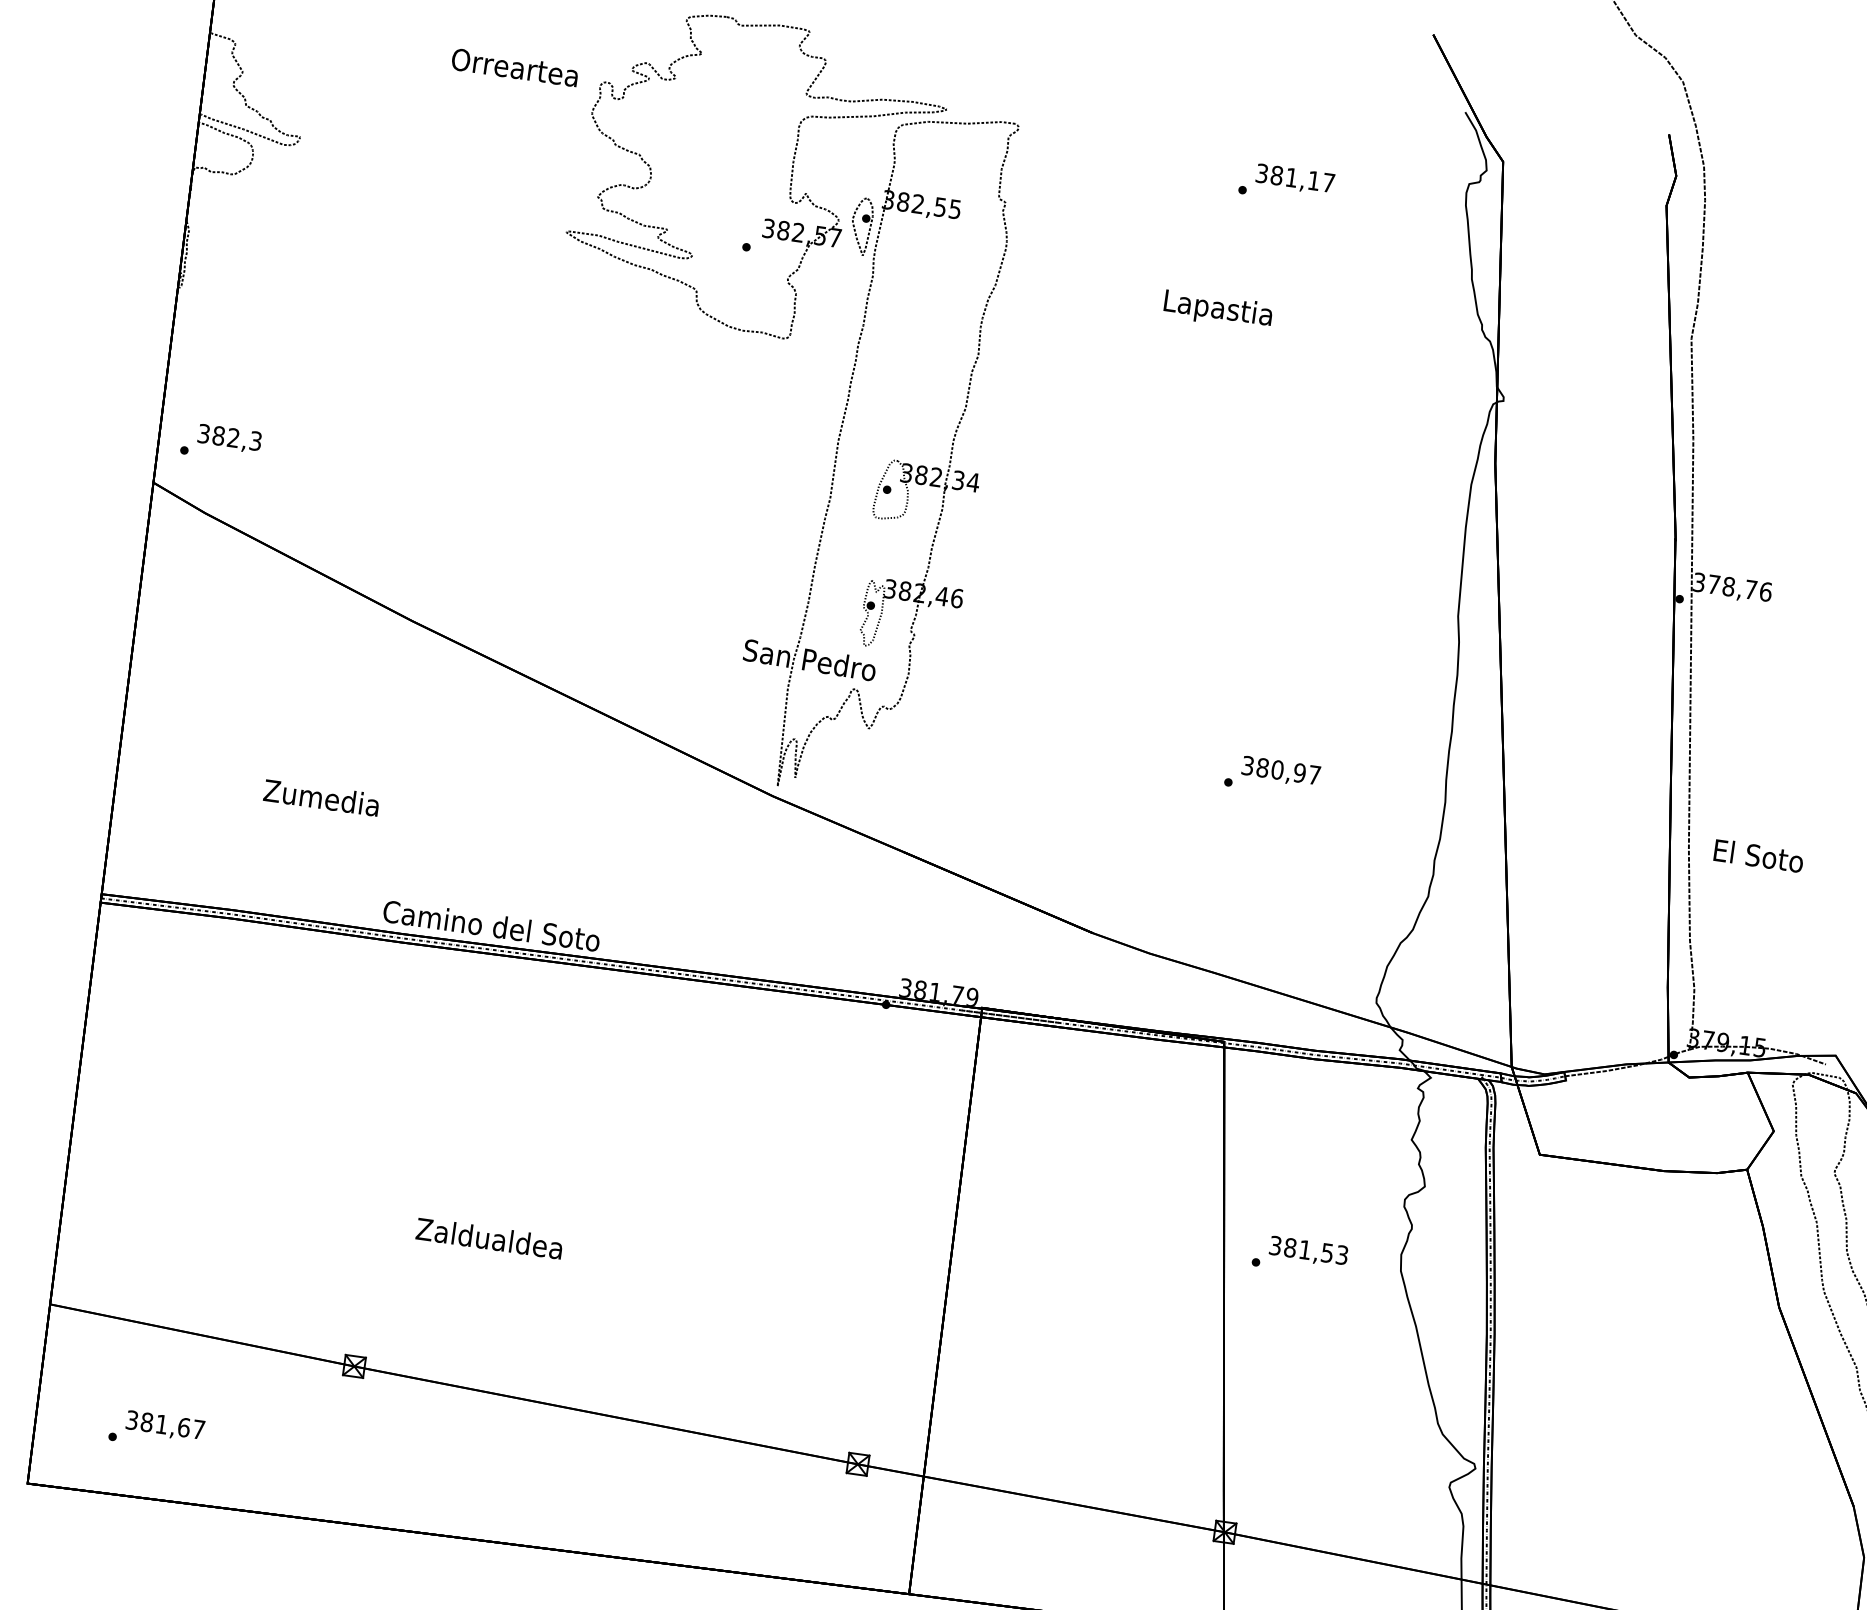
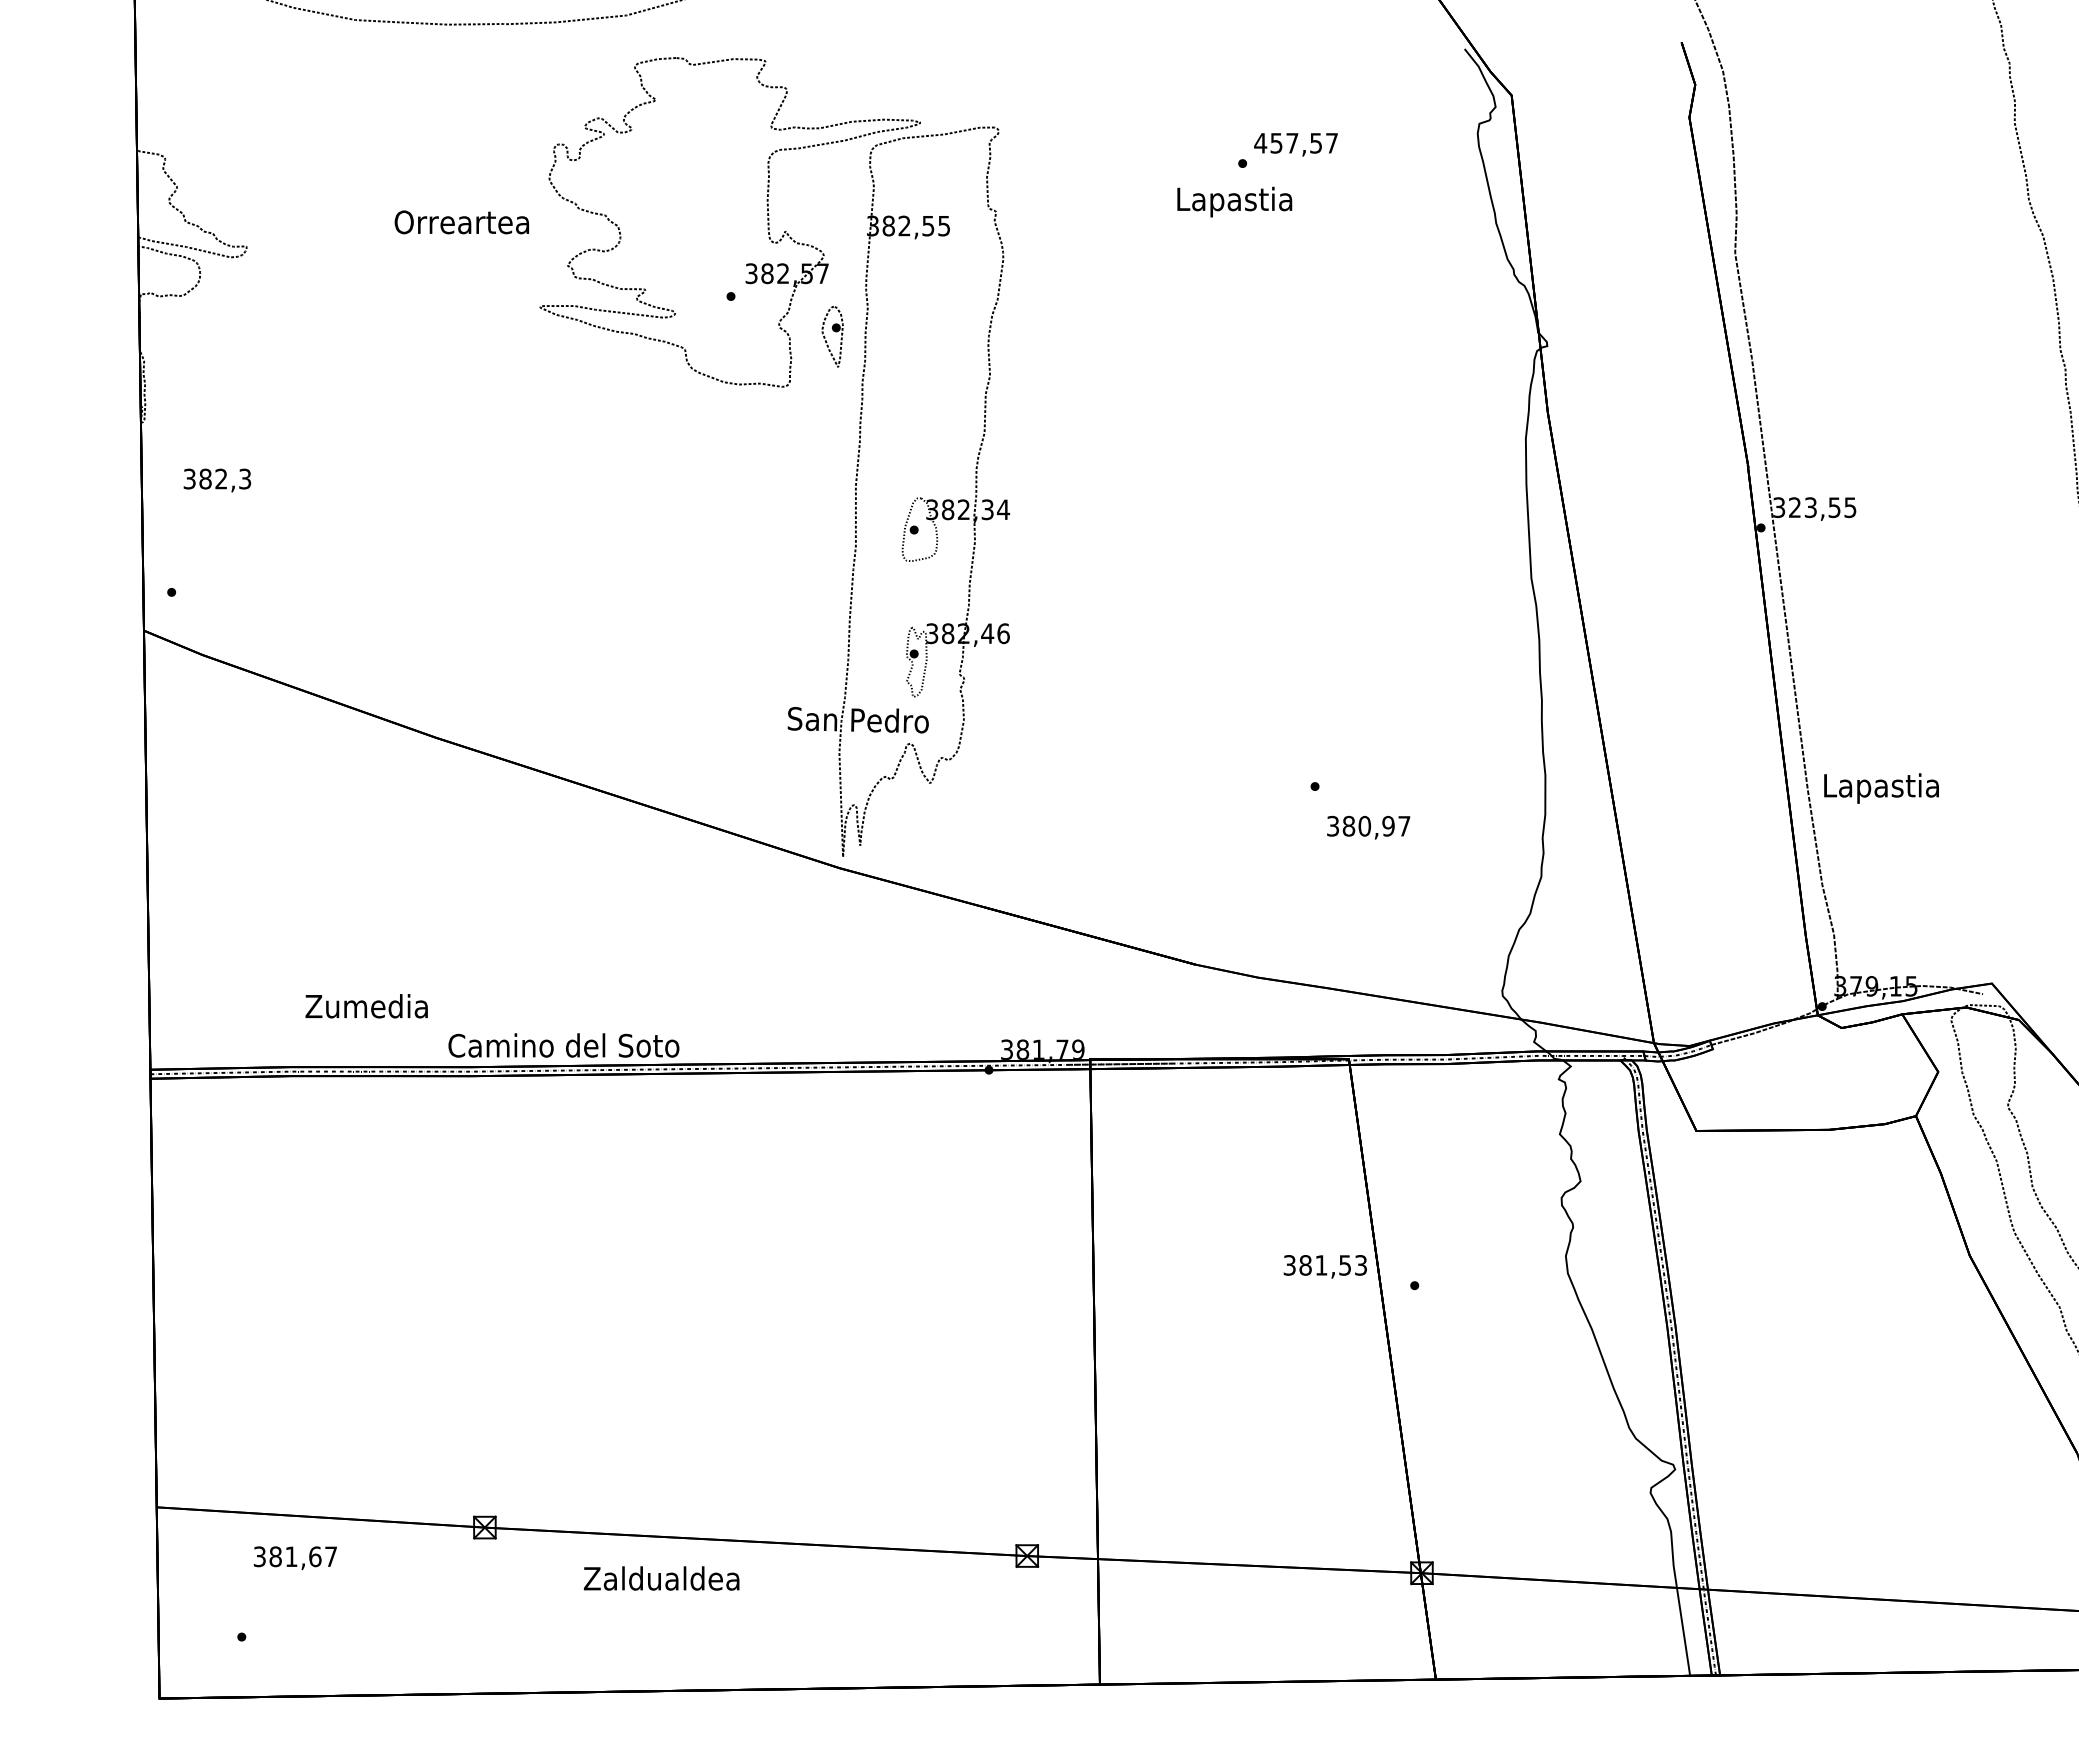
text: (514, 67) -> (461, 222), moved
text: (1287, 176) -> (1287, 142), 381,17 -> 457,57
part: (861, 226) -> (832, 336), moved
text: (1217, 309) -> (1234, 201), moved
text: (229, 438) -> (217, 480), moved
text: (1739, 588) -> (1822, 507), 378,76 -> 323,55
text: (1280, 771) -> (1368, 827), moved
text: (321, 797) -> (366, 1006), moved
text: (1757, 858) -> (1881, 788), El Soto -> Lapastia
text: (489, 1238) -> (661, 1578), moved
text: (1307, 1251) -> (1324, 1266), moved
text: (164, 1426) -> (294, 1558), moved

